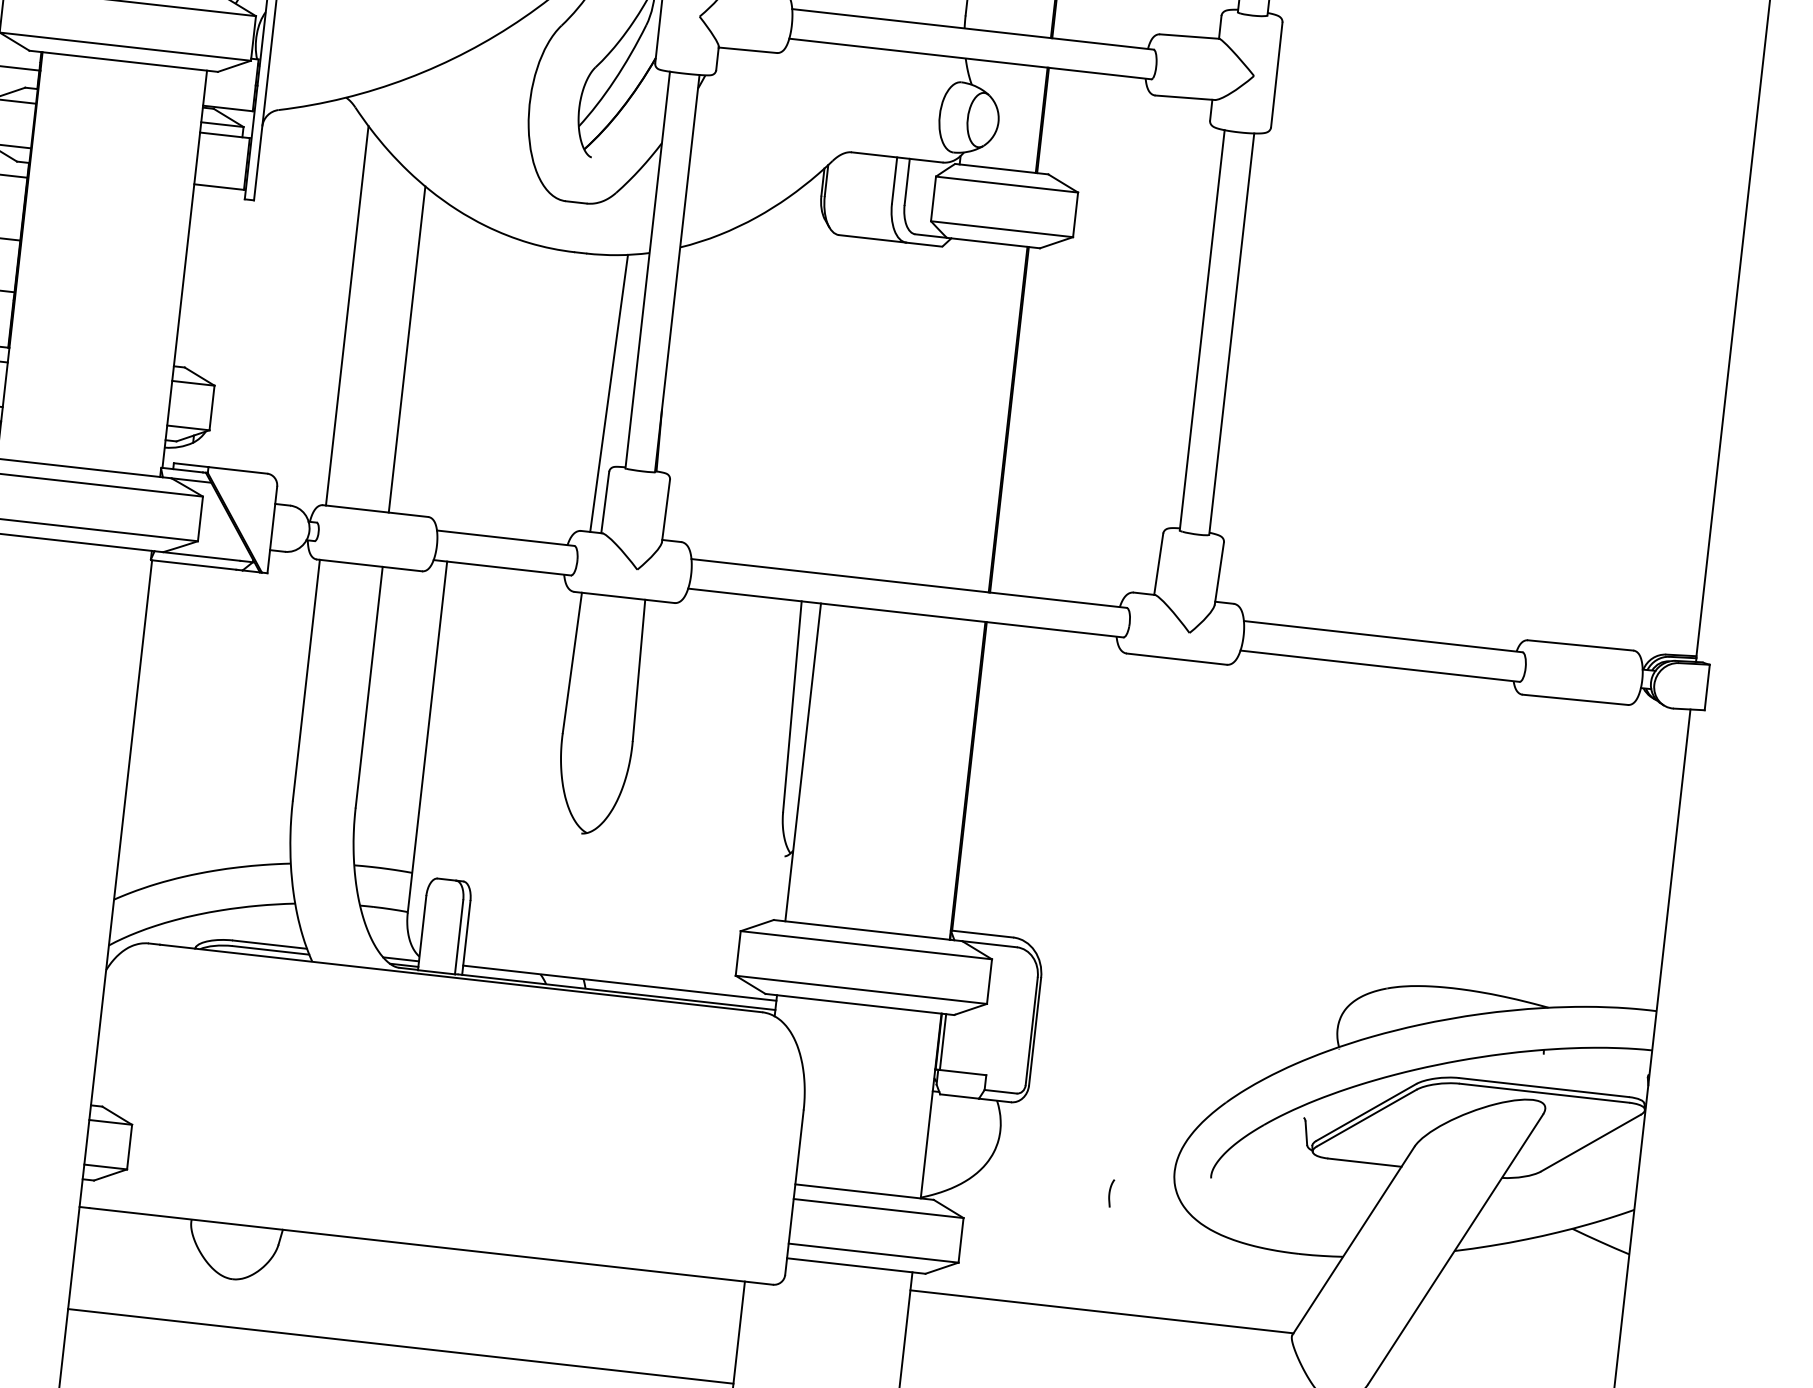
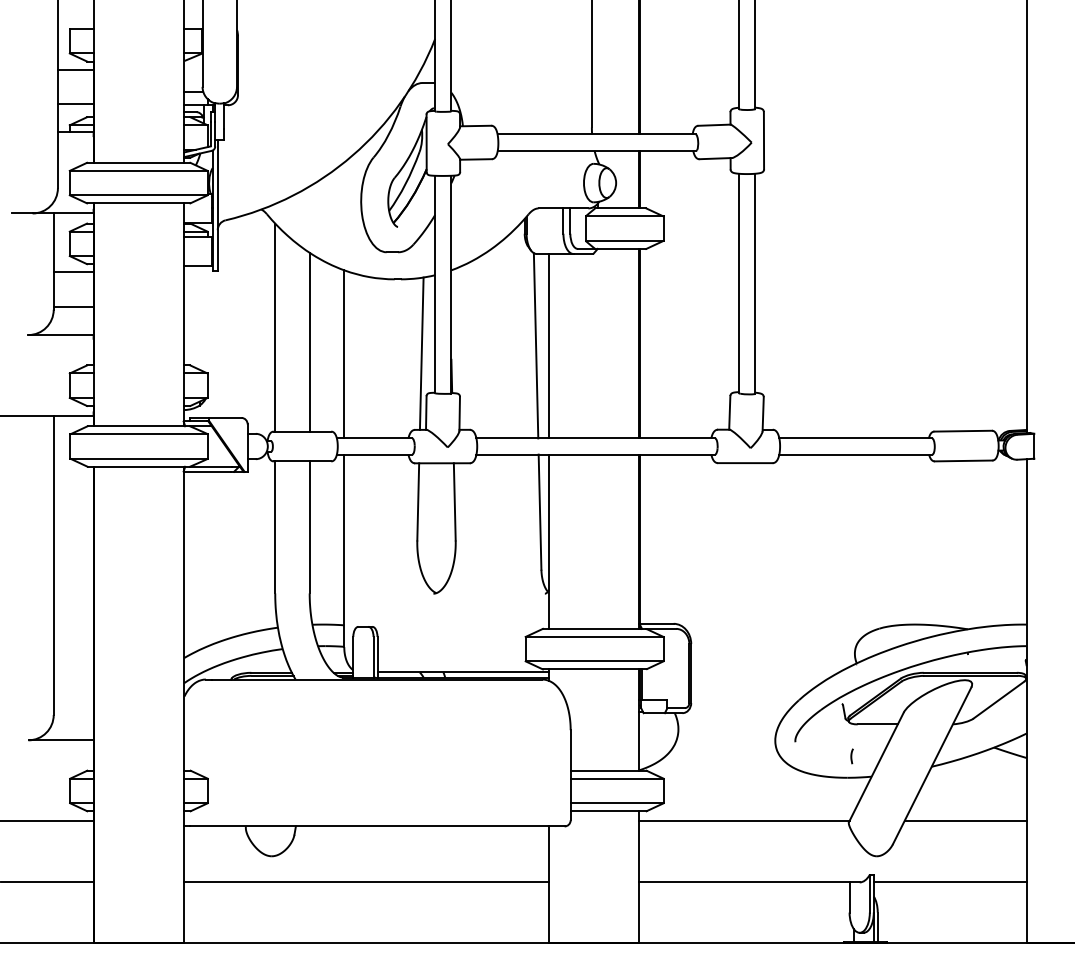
line: (468, 379) -> (344, 354), added
line: (818, 401) -> (535, 345), added
line: (843, 406) -> (549, 346), added
curve: (1109, 1193) -> (851, 756), moved
line: (1505, 1357) -> (965, 821), added

